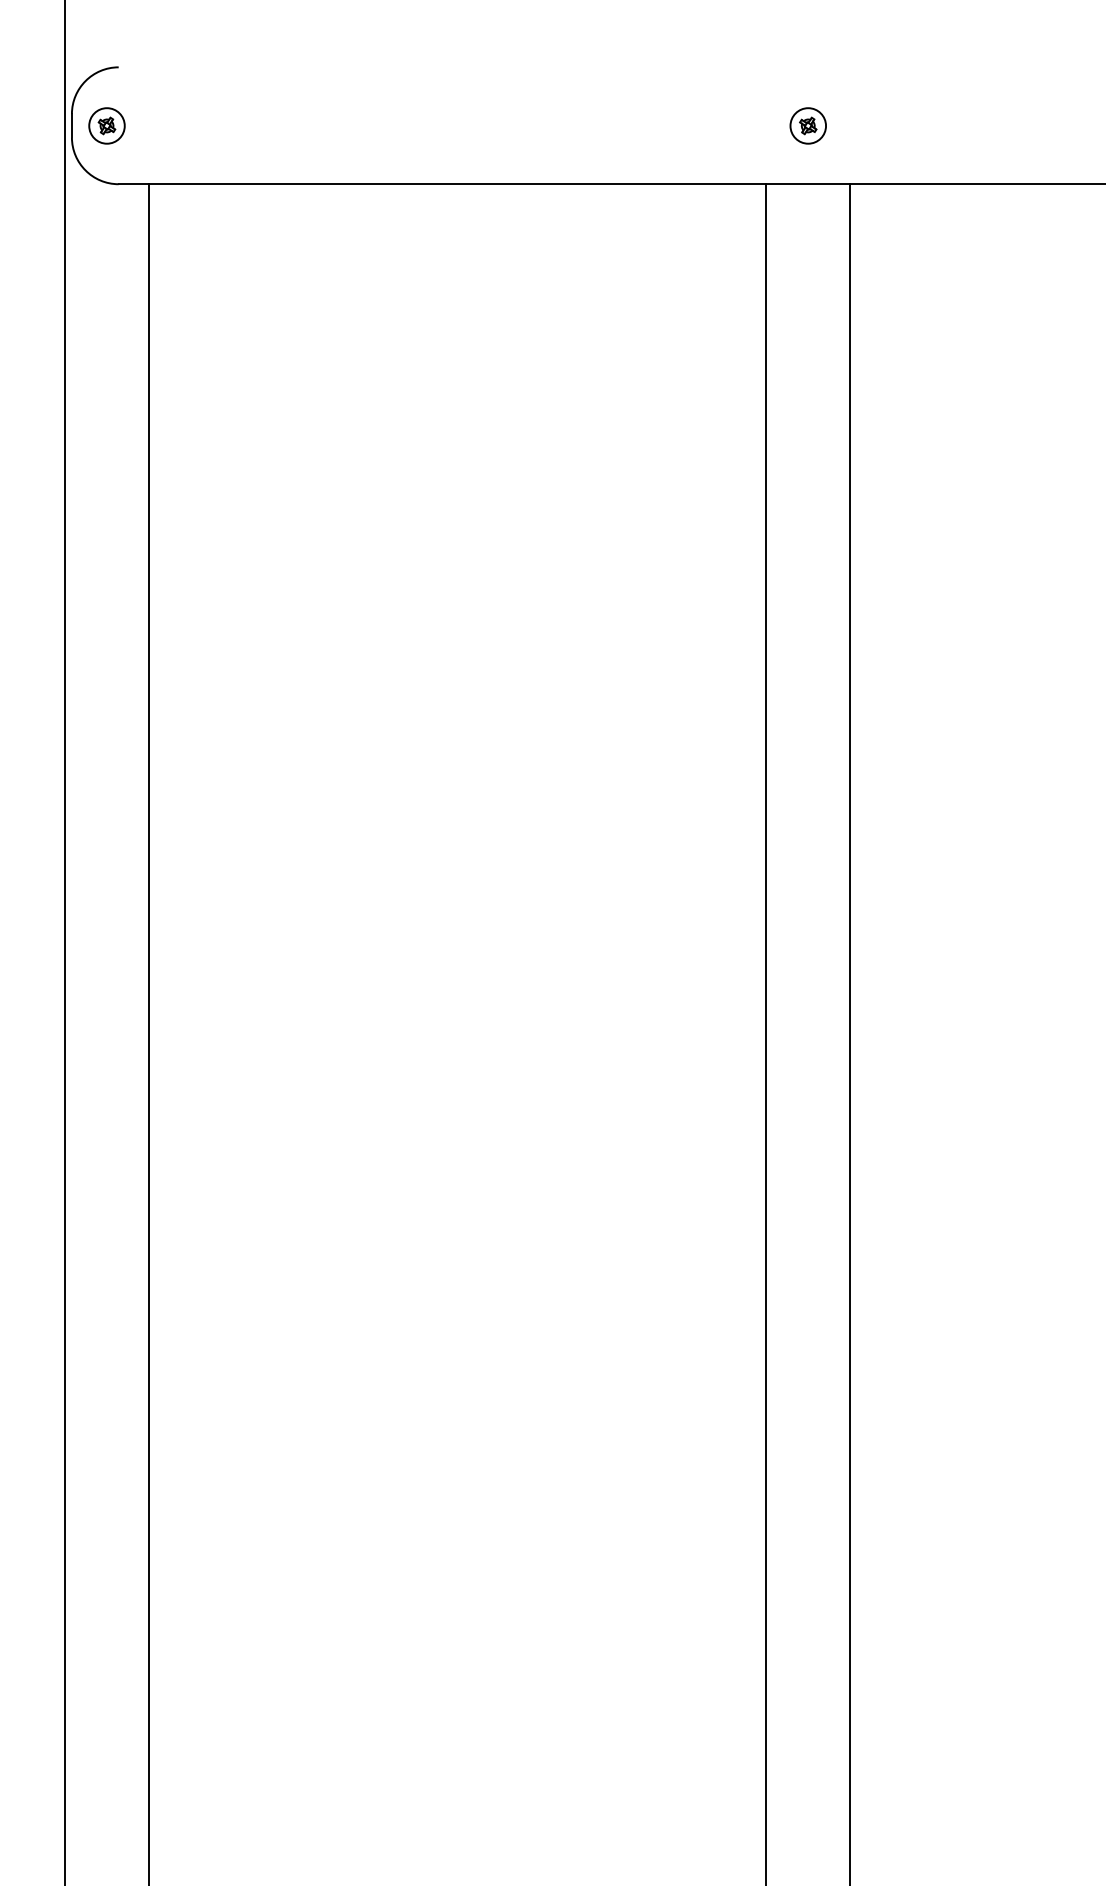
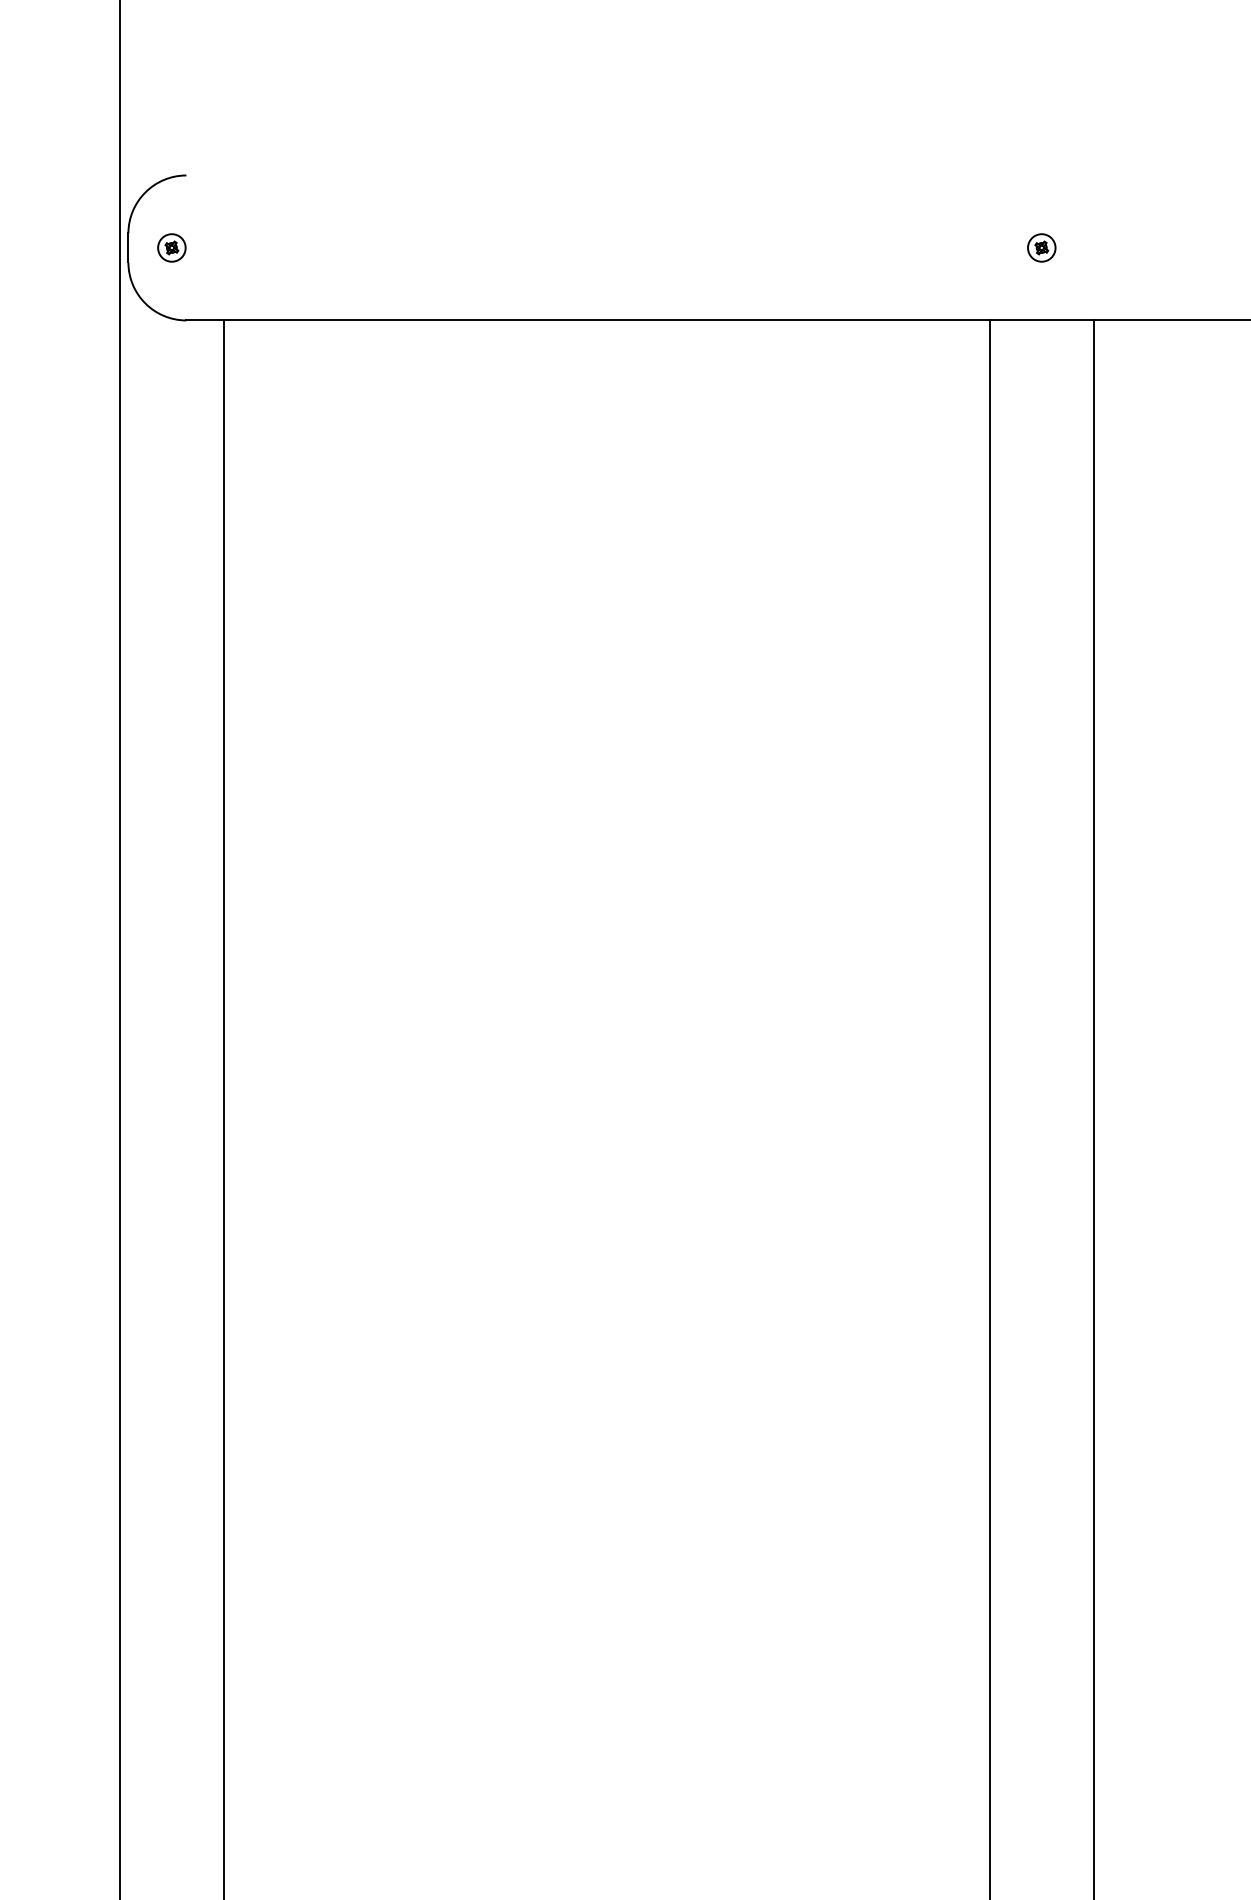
part: (106, 125) -> (171, 247), size x0.62
part: (808, 125) -> (1041, 247), size x0.62

